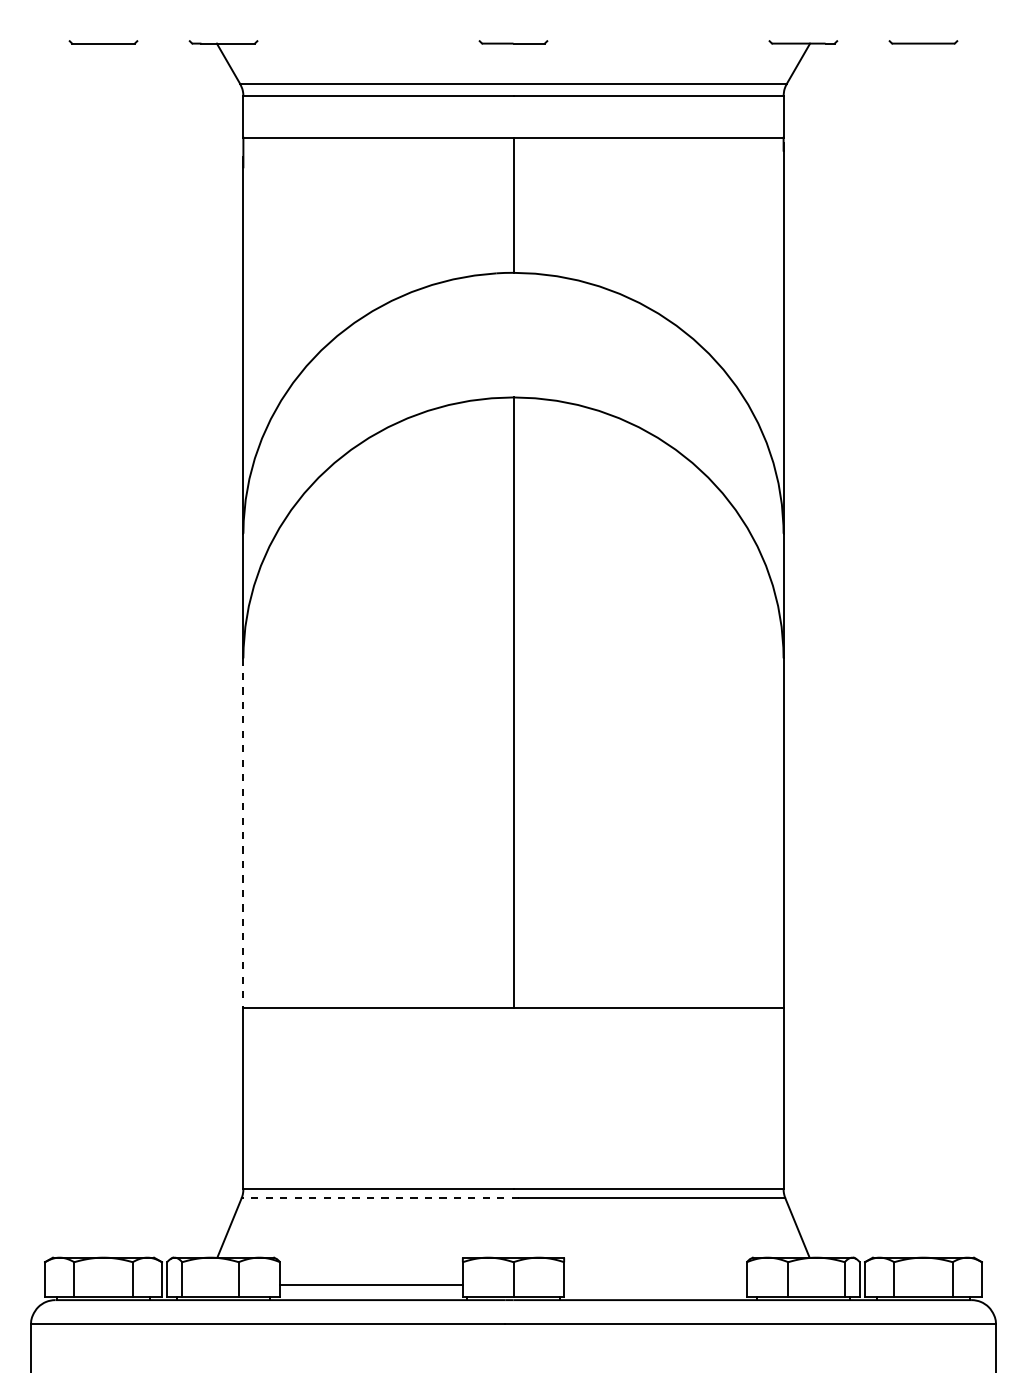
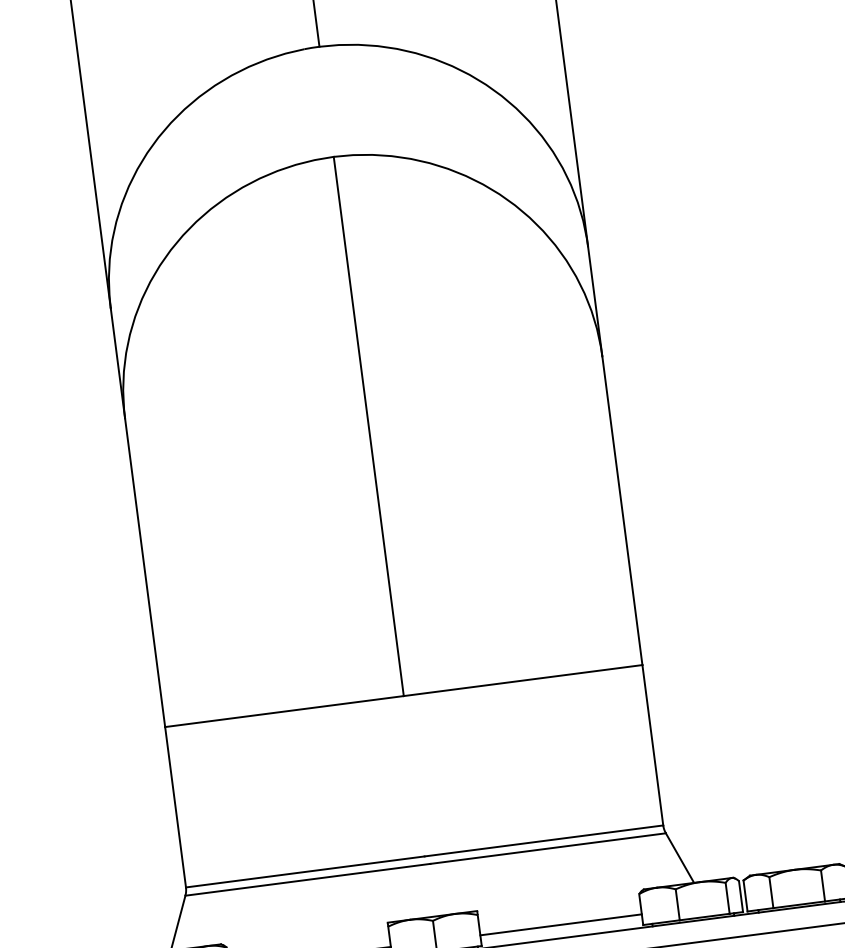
line: (243, 833) -> (145, 573), dashed -> solid
line: (380, 1198) -> (308, 879), dashed -> solid
line: (655, 1285) -> (561, 925), added

